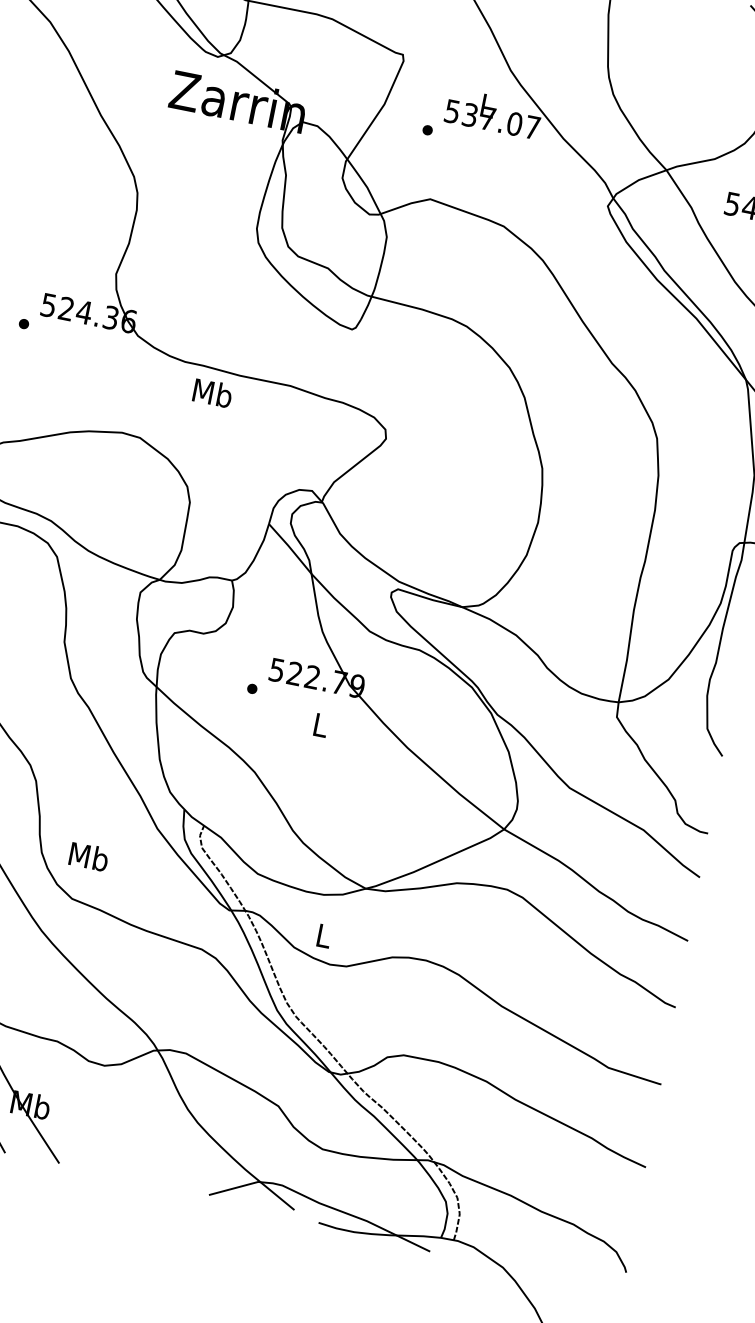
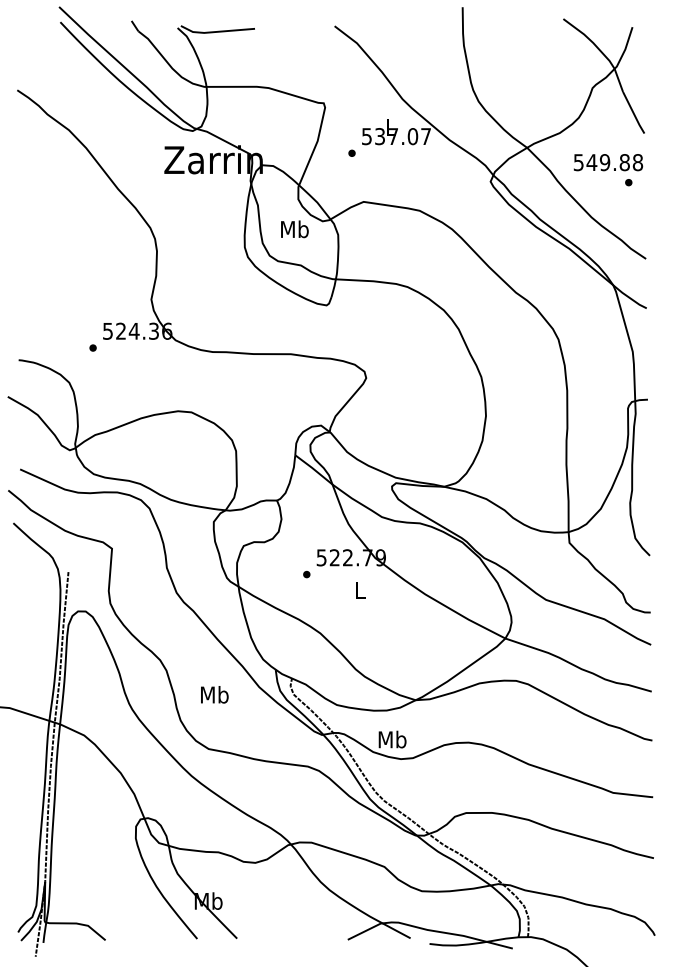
text: (212, 393) -> (294, 229), moved
text: (88, 856) -> (214, 694), moved
text: (323, 935) -> (392, 739), L -> Mb

